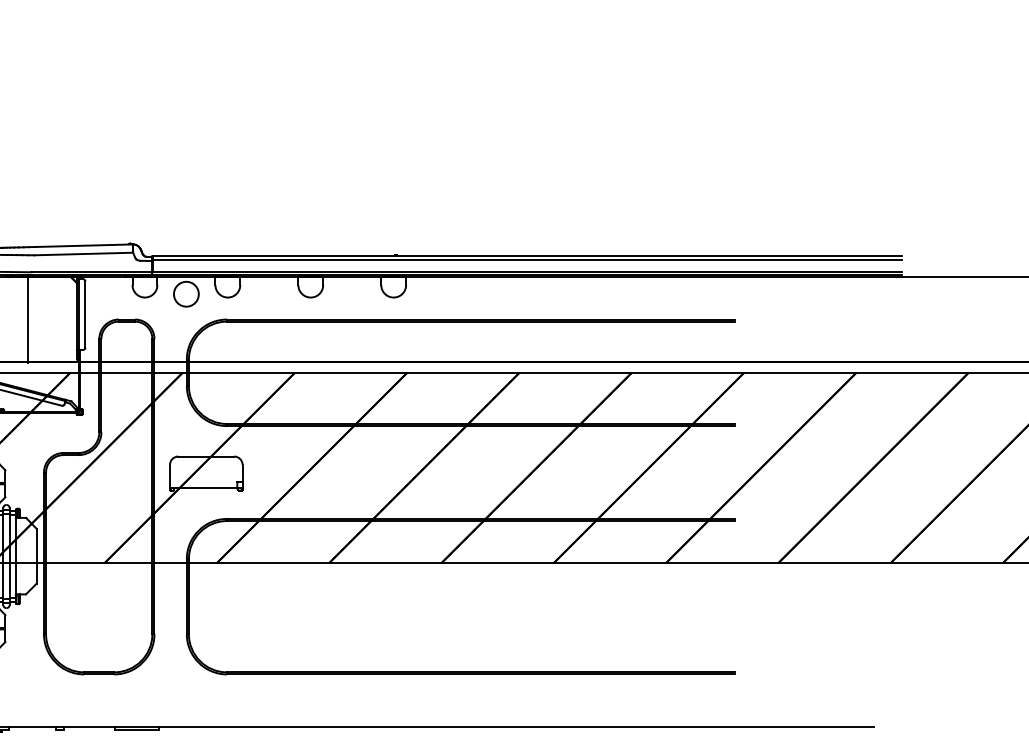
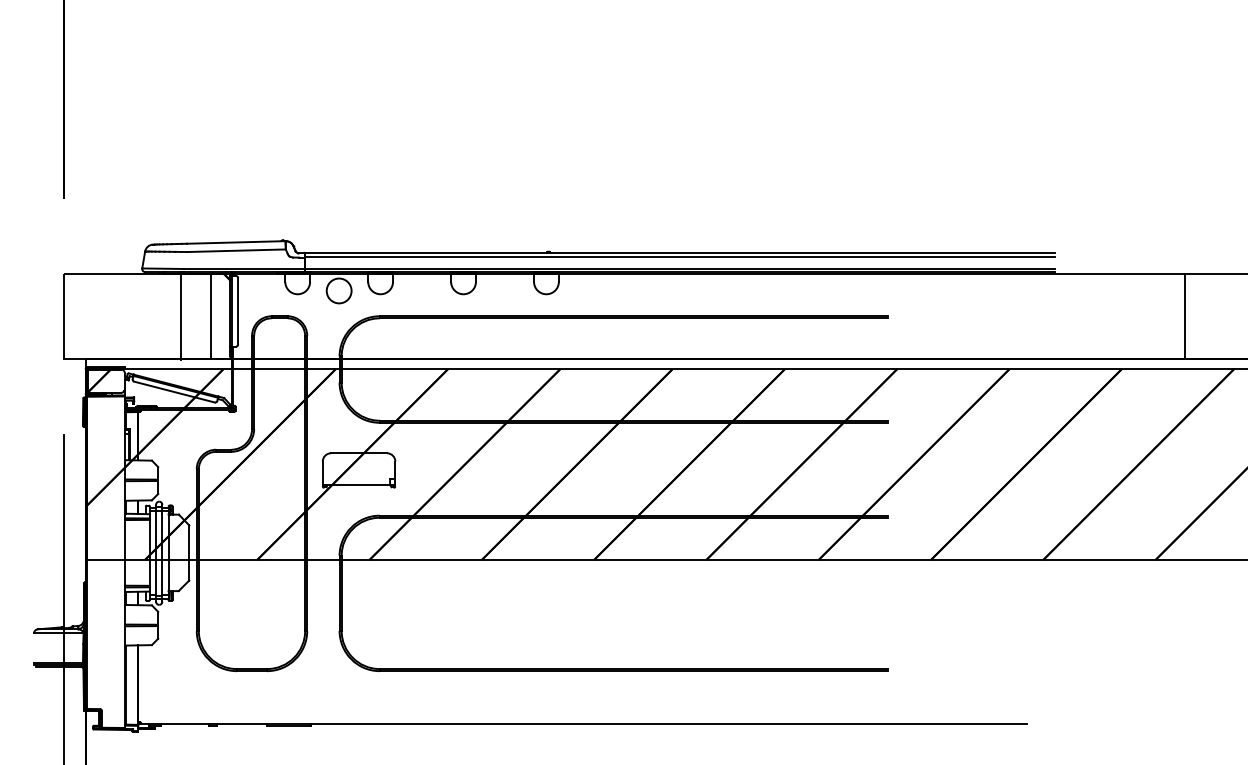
line: (57, 318) -> (210, 315), added

